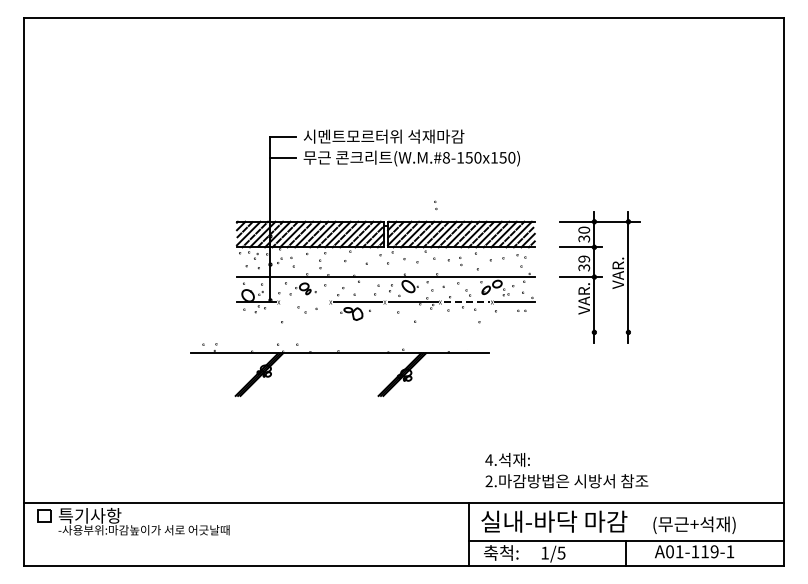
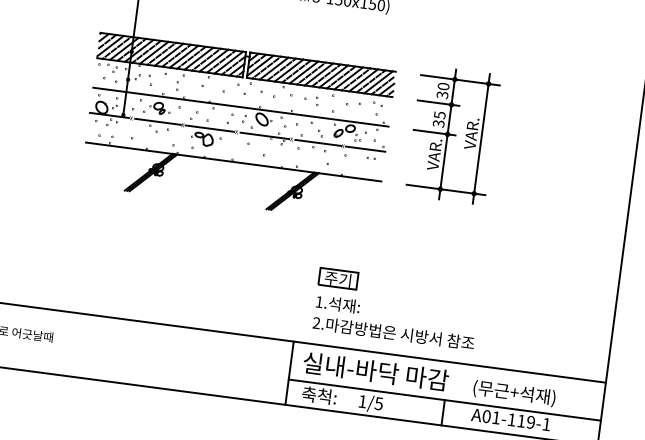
part: (435, 205) -> (299, 42), removed
text: (583, 258) -> (439, 114), 39 -> 35
line: (305, 302) -> (157, 121), added
line: (467, 302) -> (318, 142), dashed -> solid
line: (599, 332) -> (445, 189), added
part: (339, 353) -> (233, 162), moved
part: (504, 434) -> (337, 278), added
text: (488, 459) -> (318, 301), 4. -> 1.

